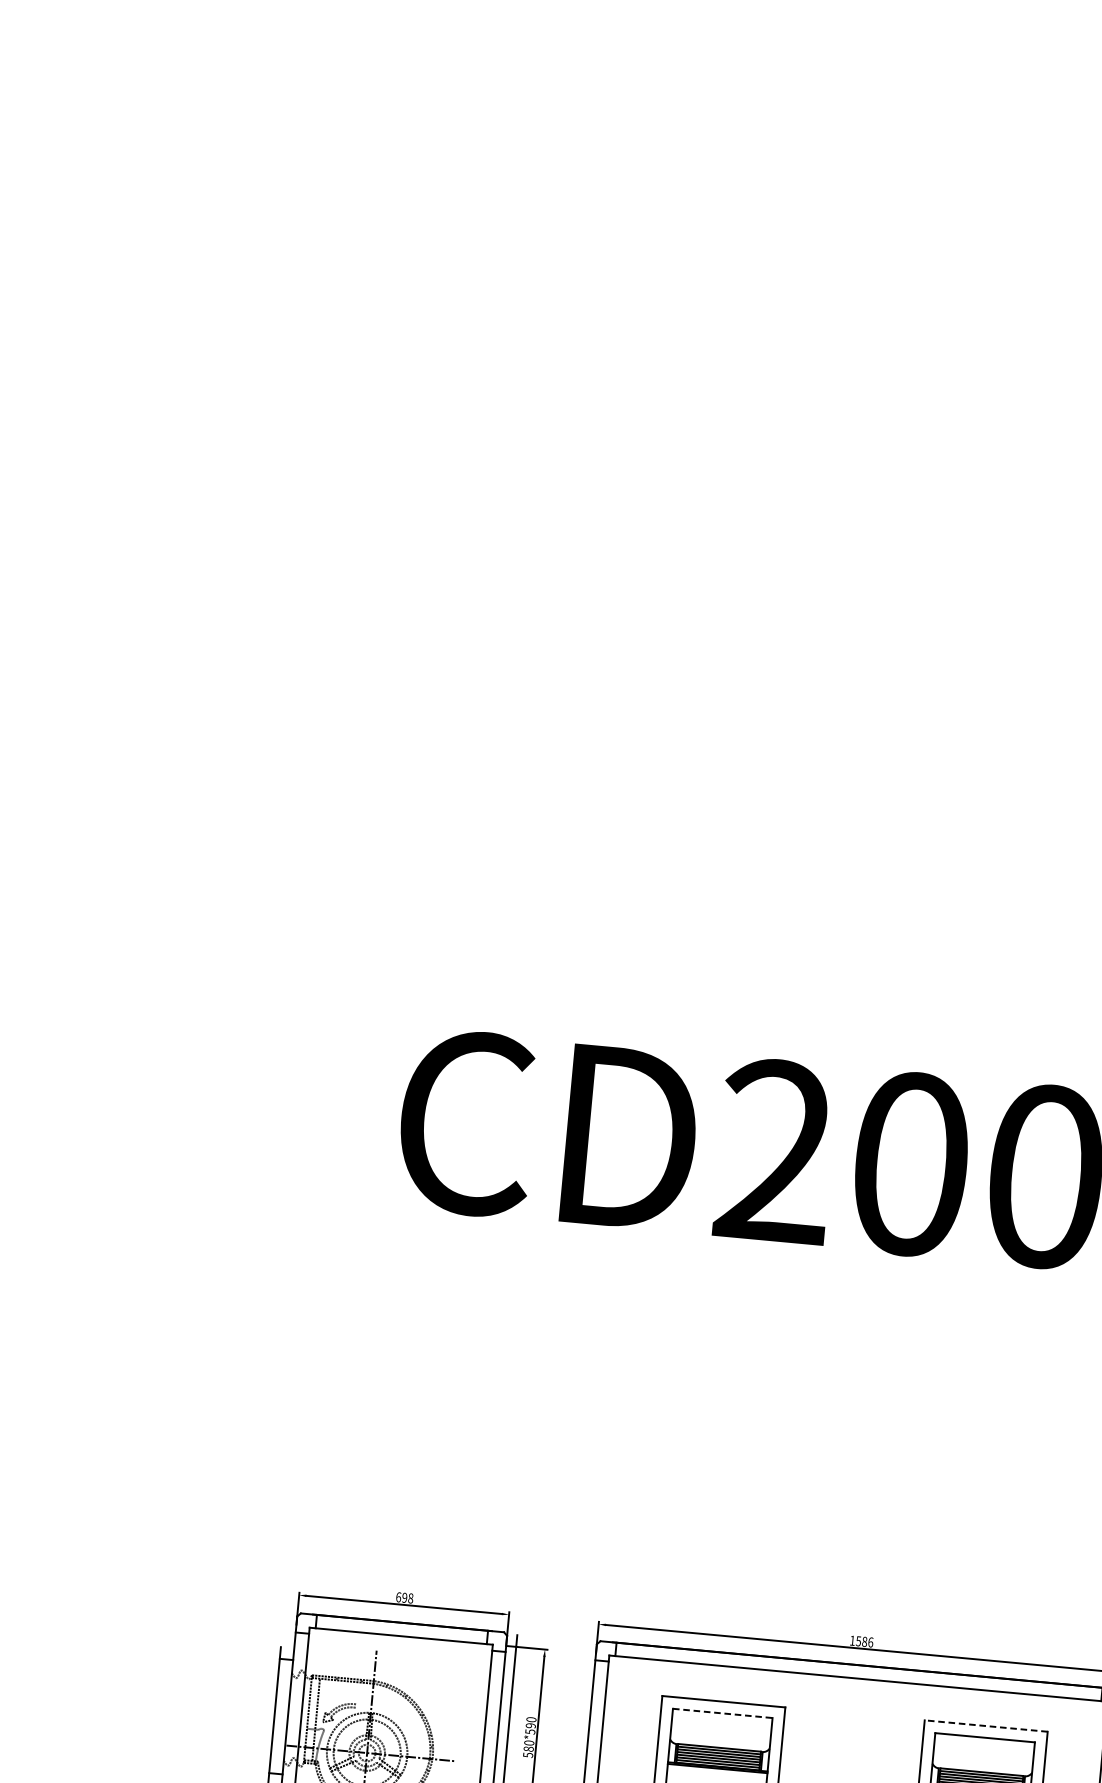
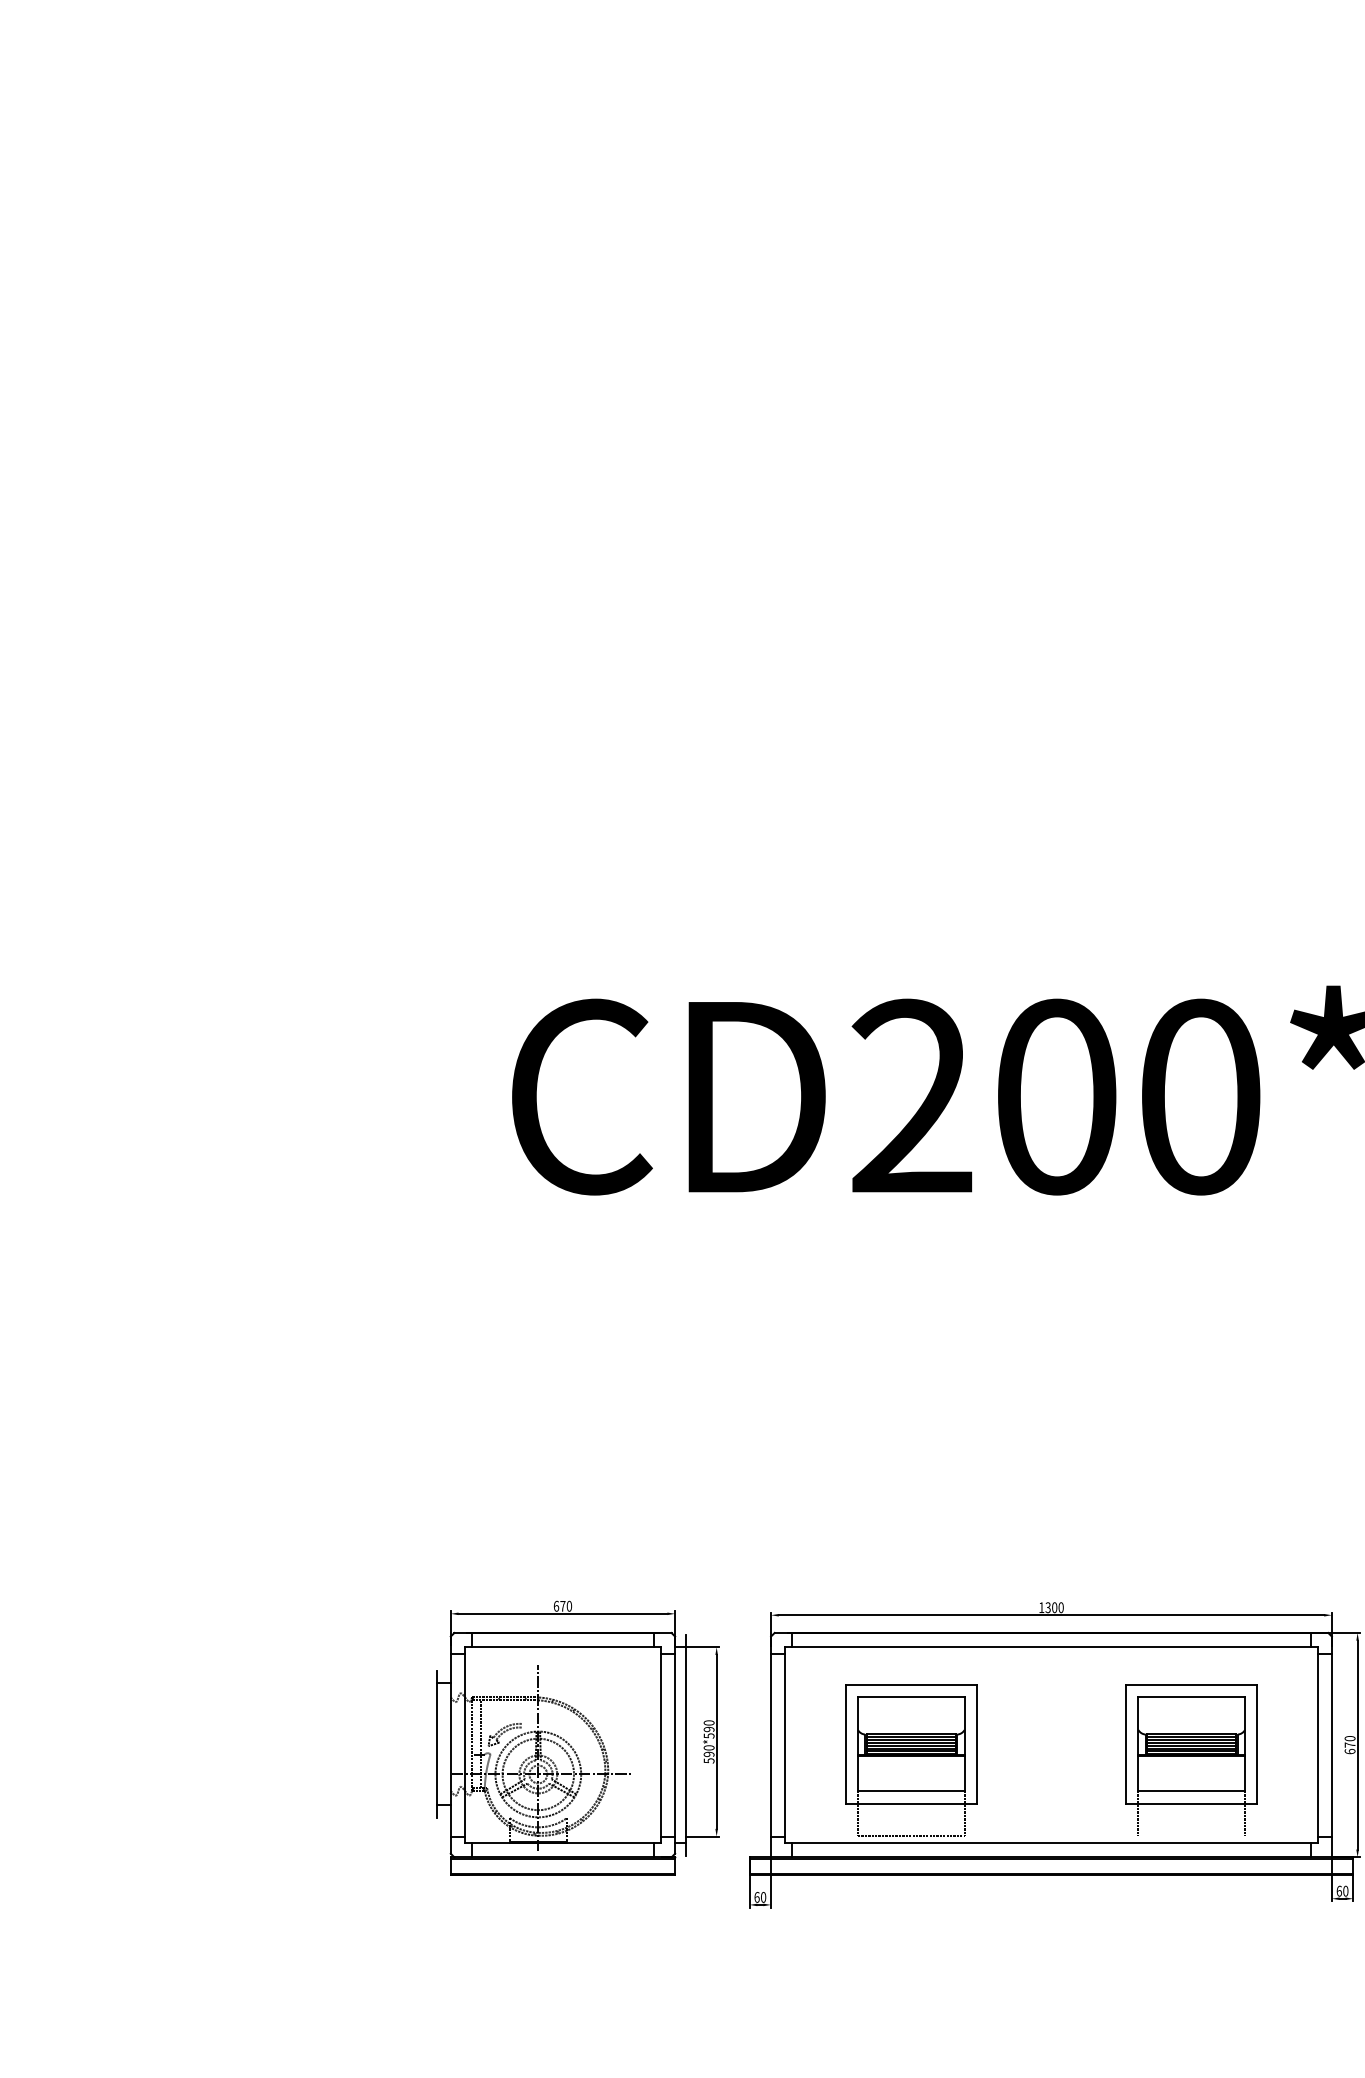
text: (408, 1597) -> (566, 1605), 698 -> 670
text: (864, 1641) -> (1054, 1607), 1586 -> 1300
line: (722, 1713) -> (911, 1697), dashed -> solid
line: (986, 1725) -> (1191, 1684), dashed -> solid
text: (529, 1749) -> (709, 1754), 580*590 -> 590*590

